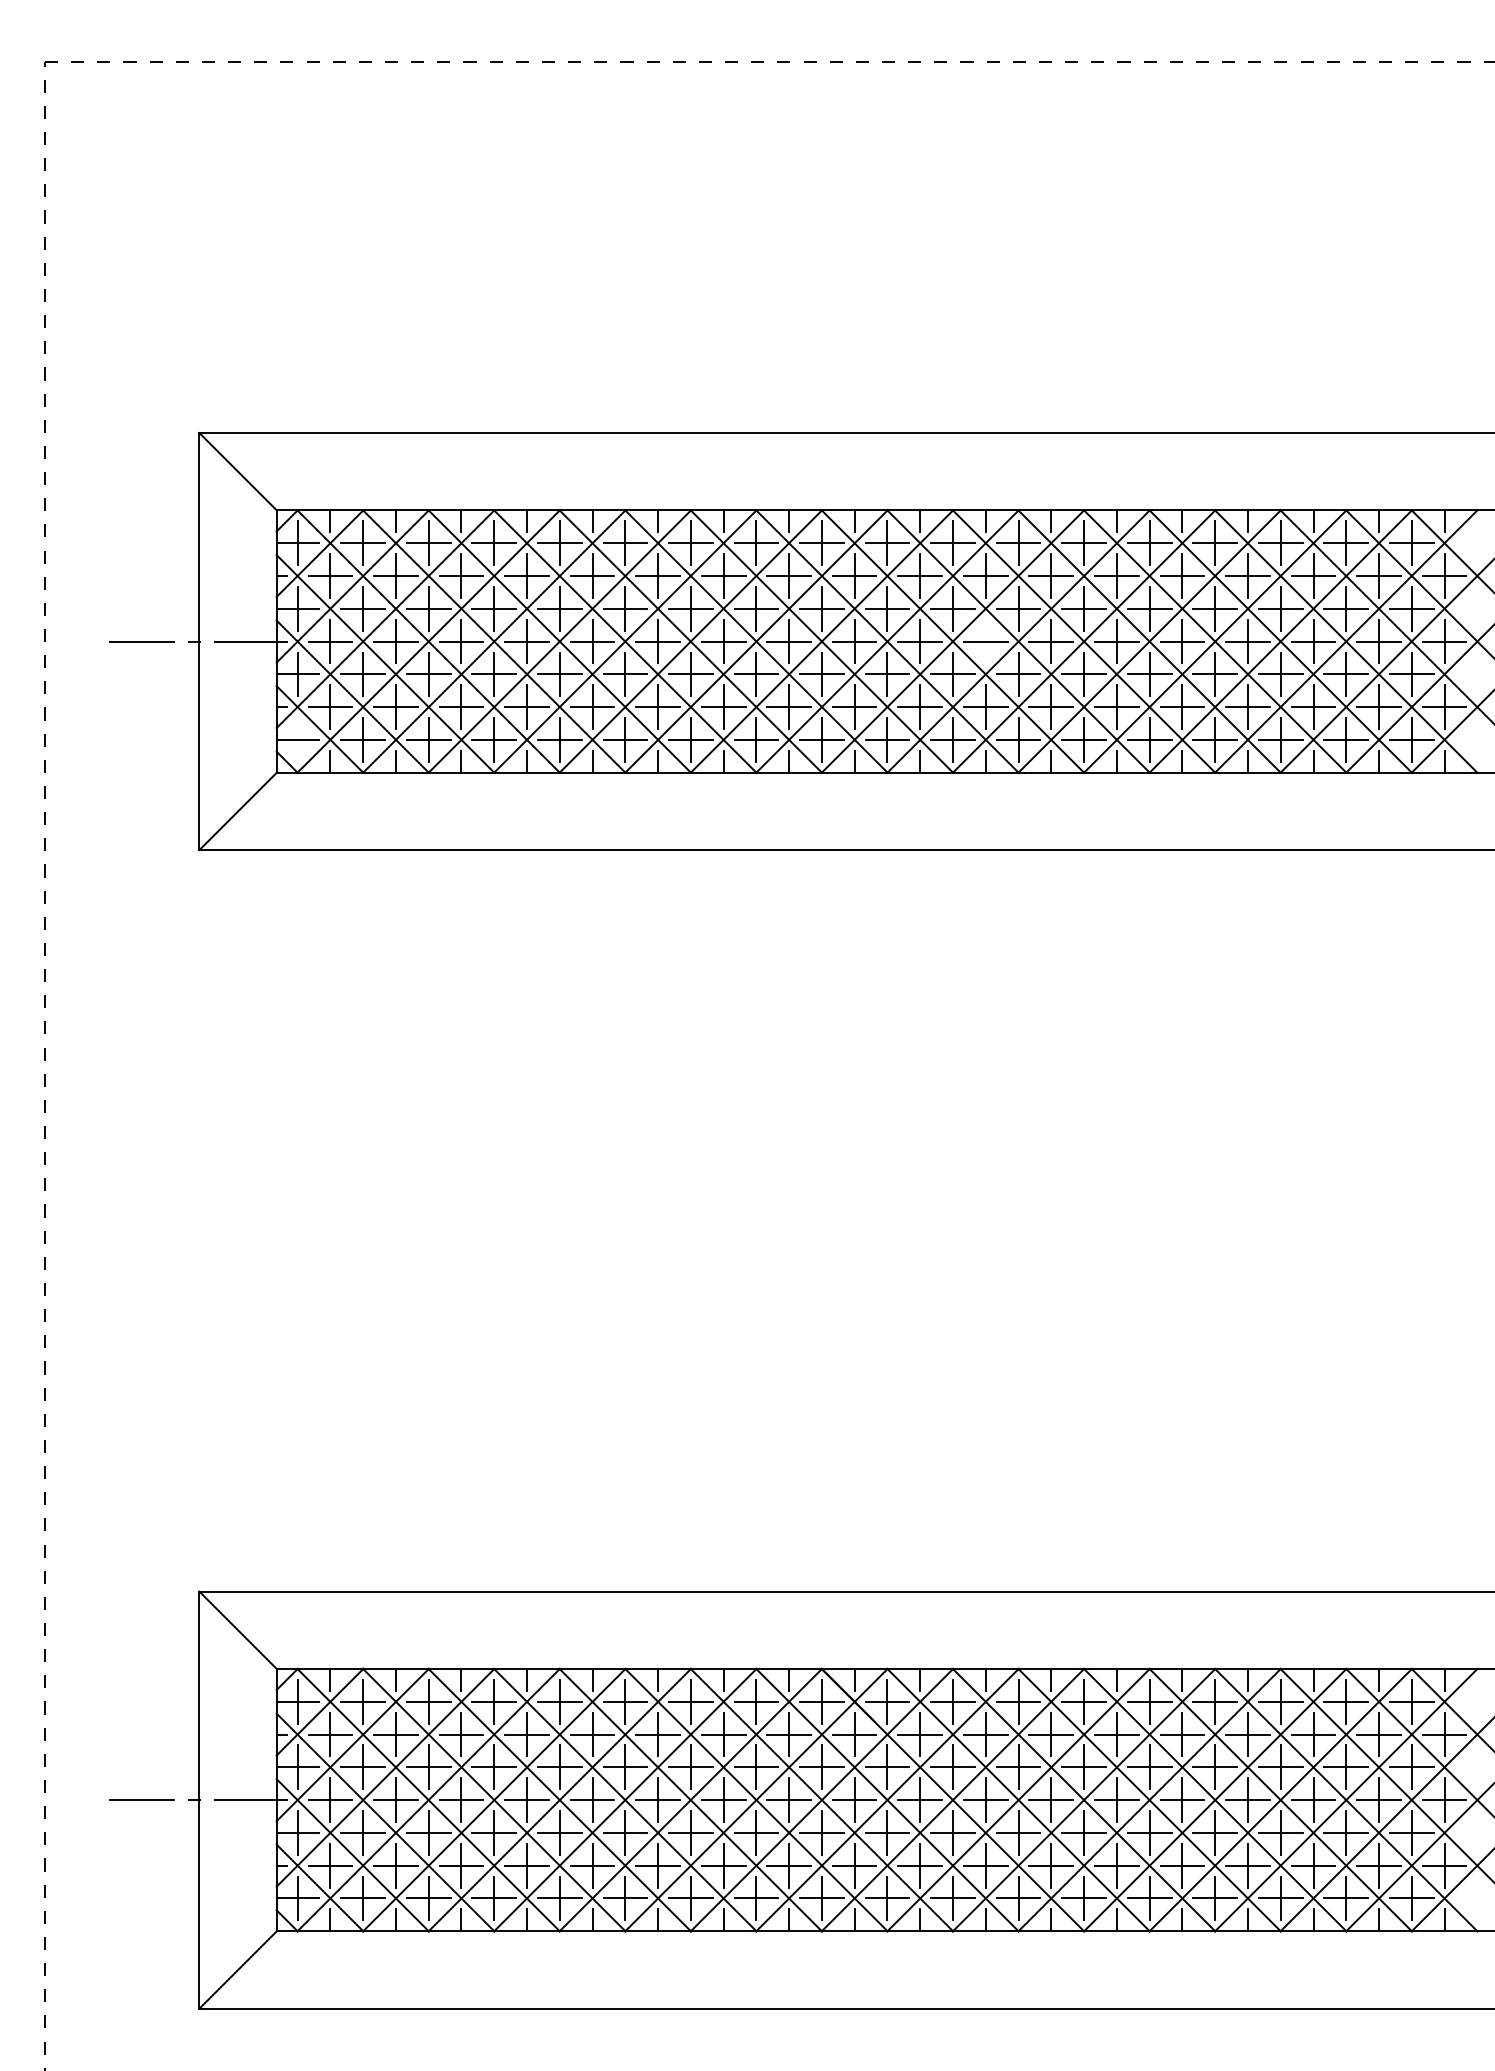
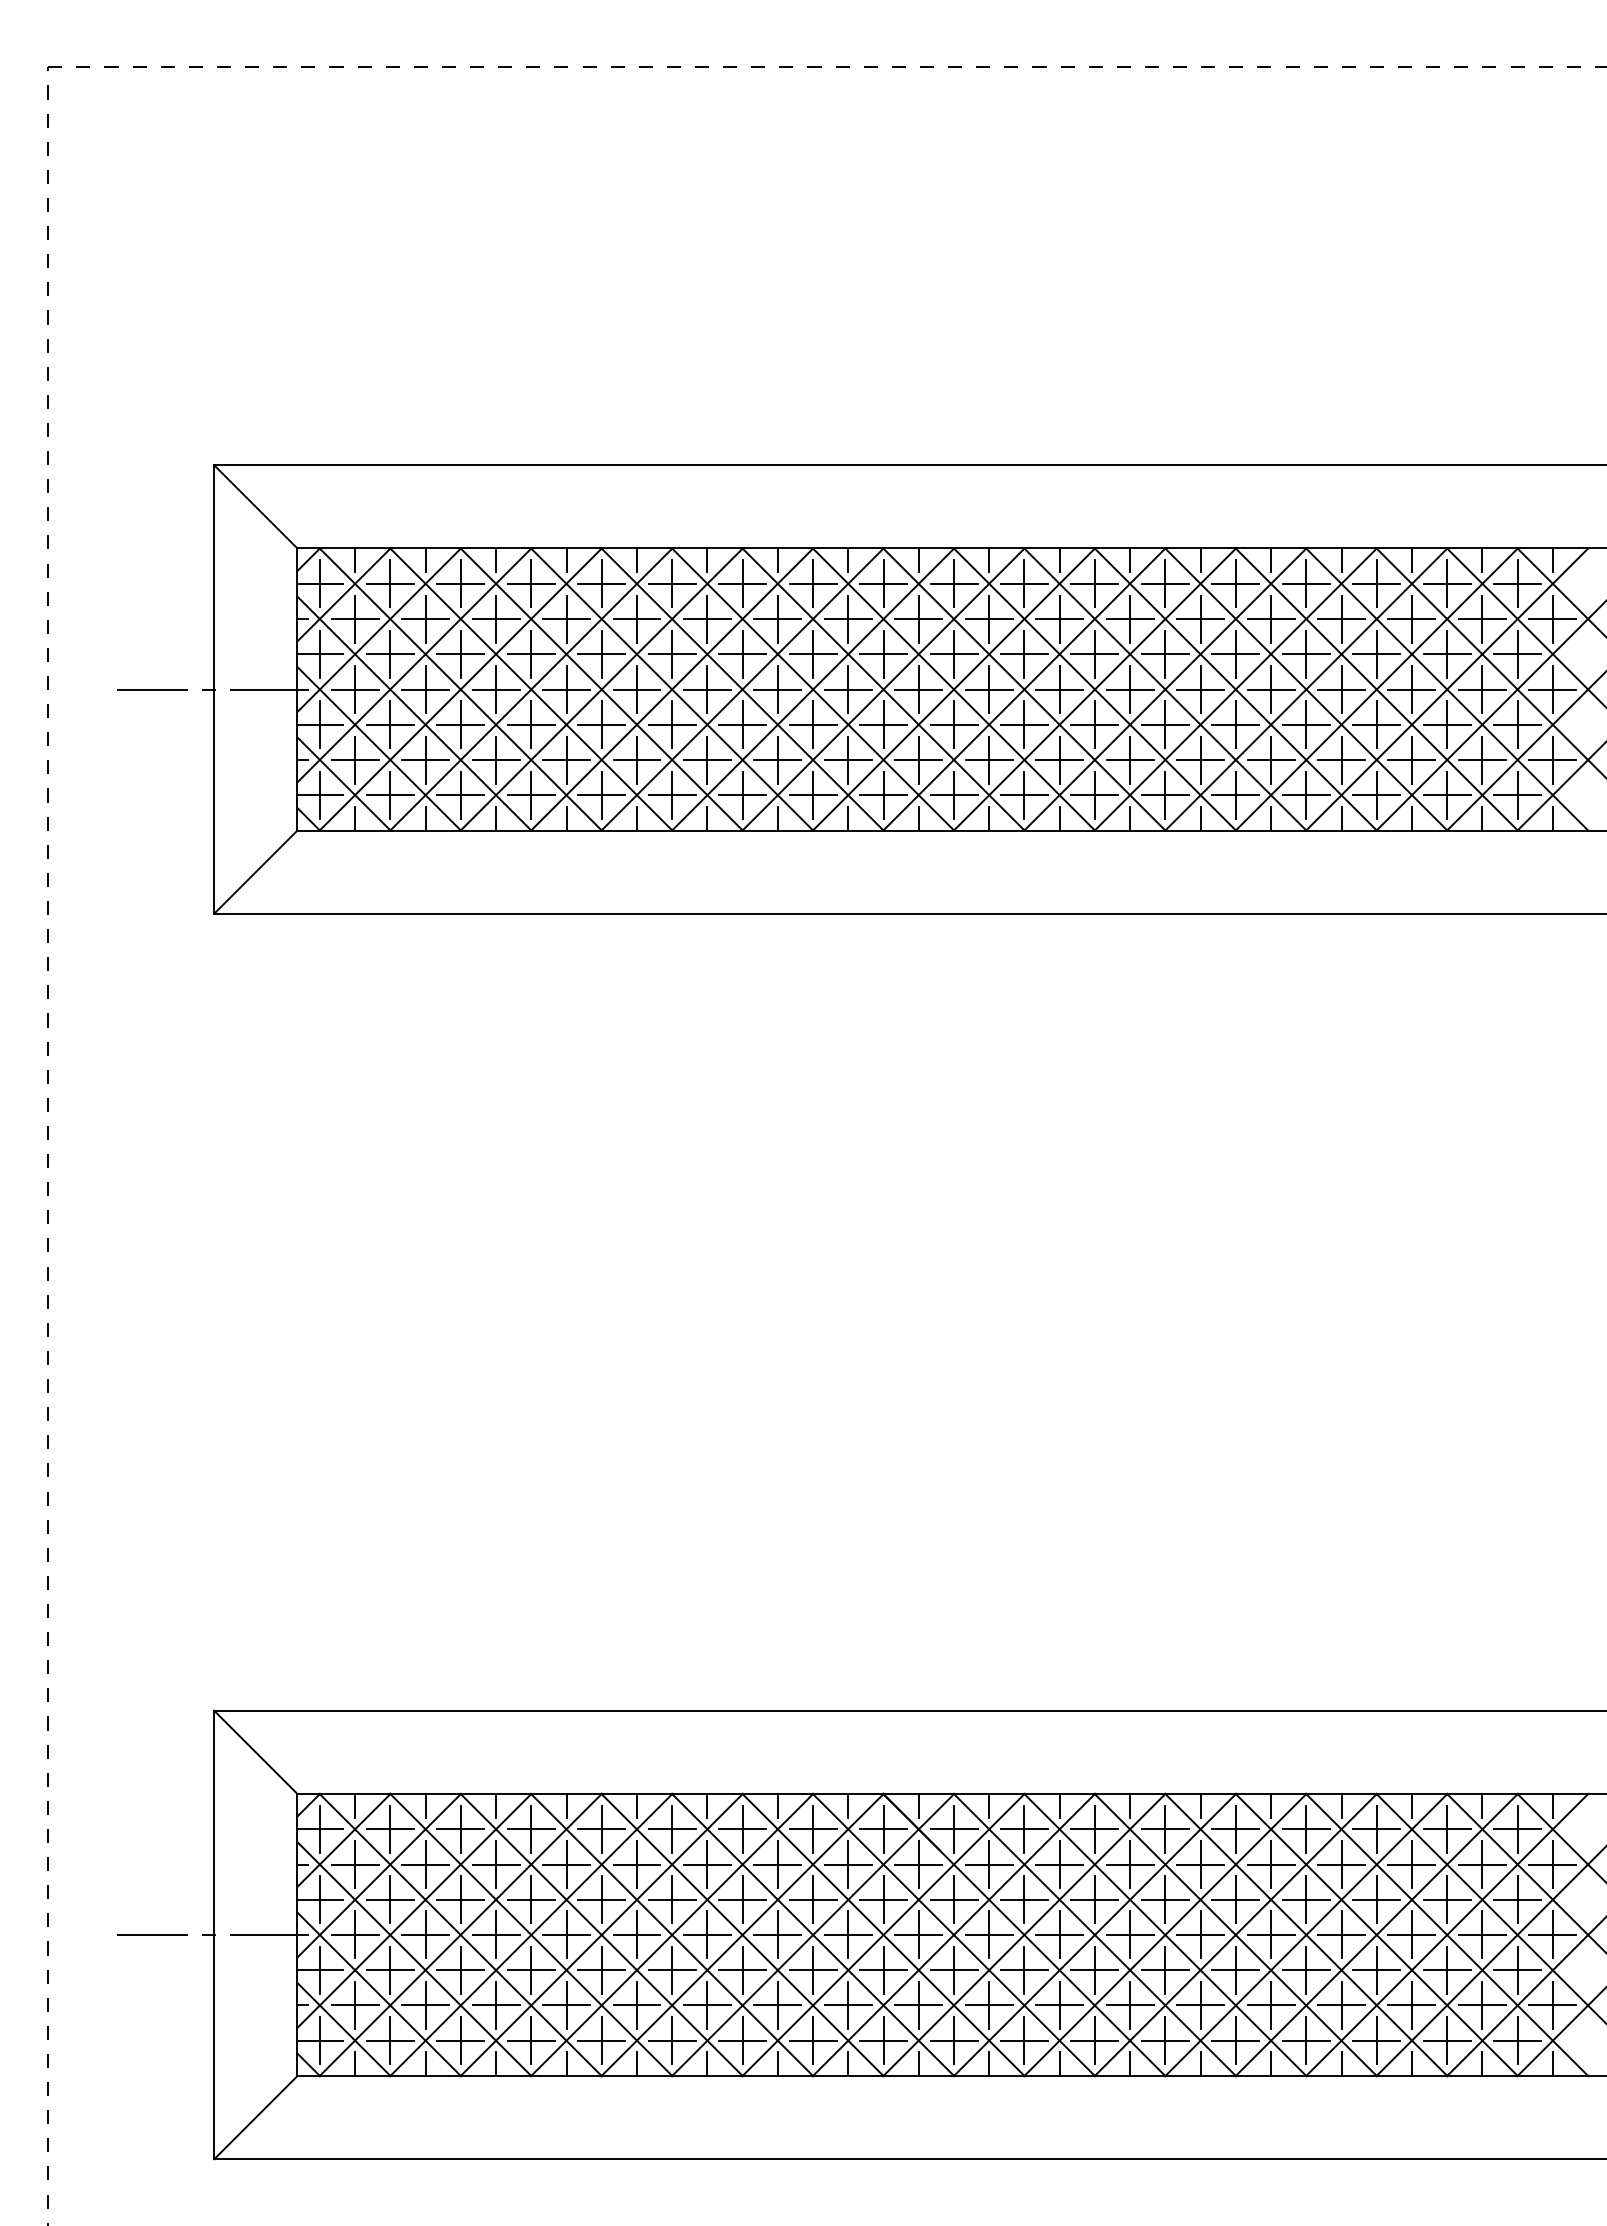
line: (985, 640) -> (1059, 688), added
line: (297, 739) -> (319, 794), added

